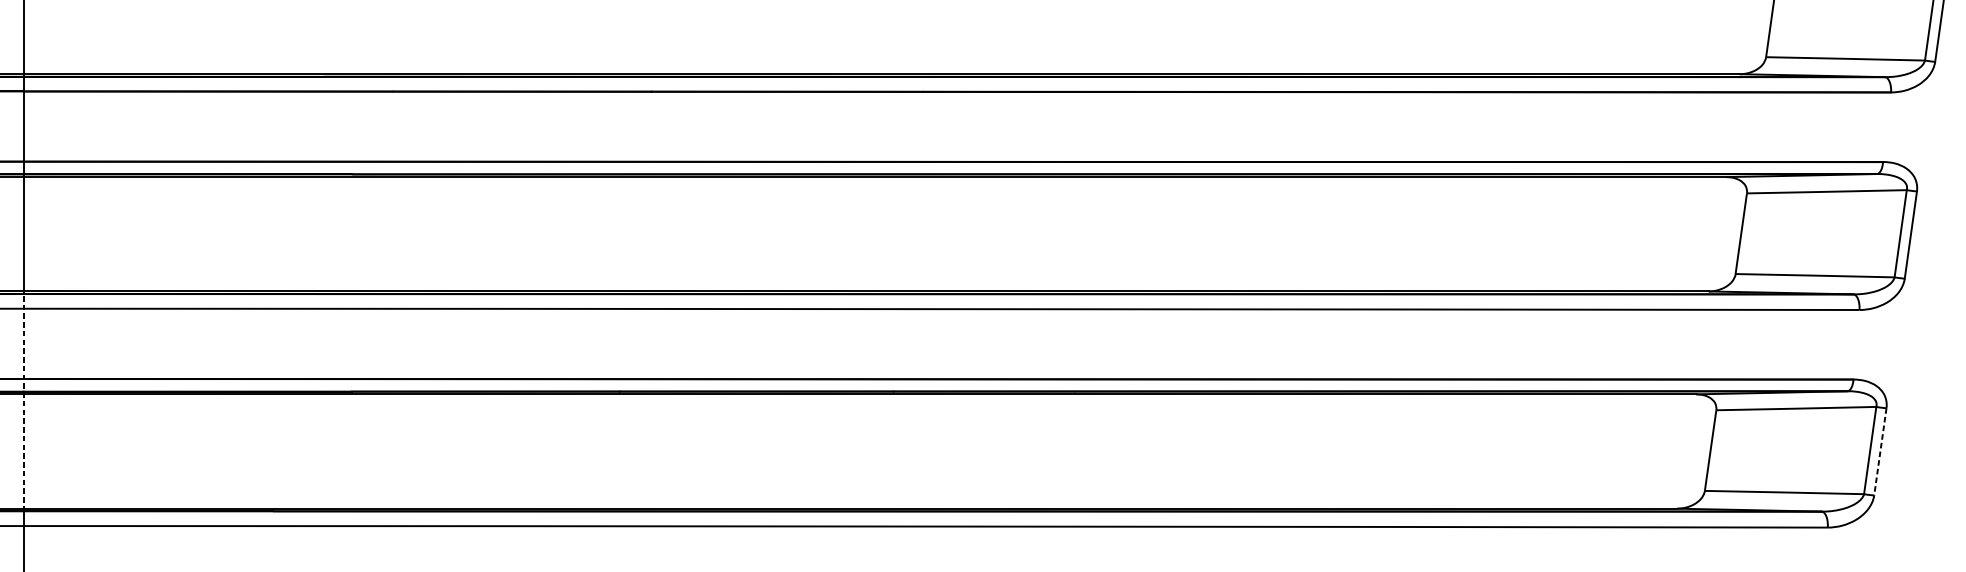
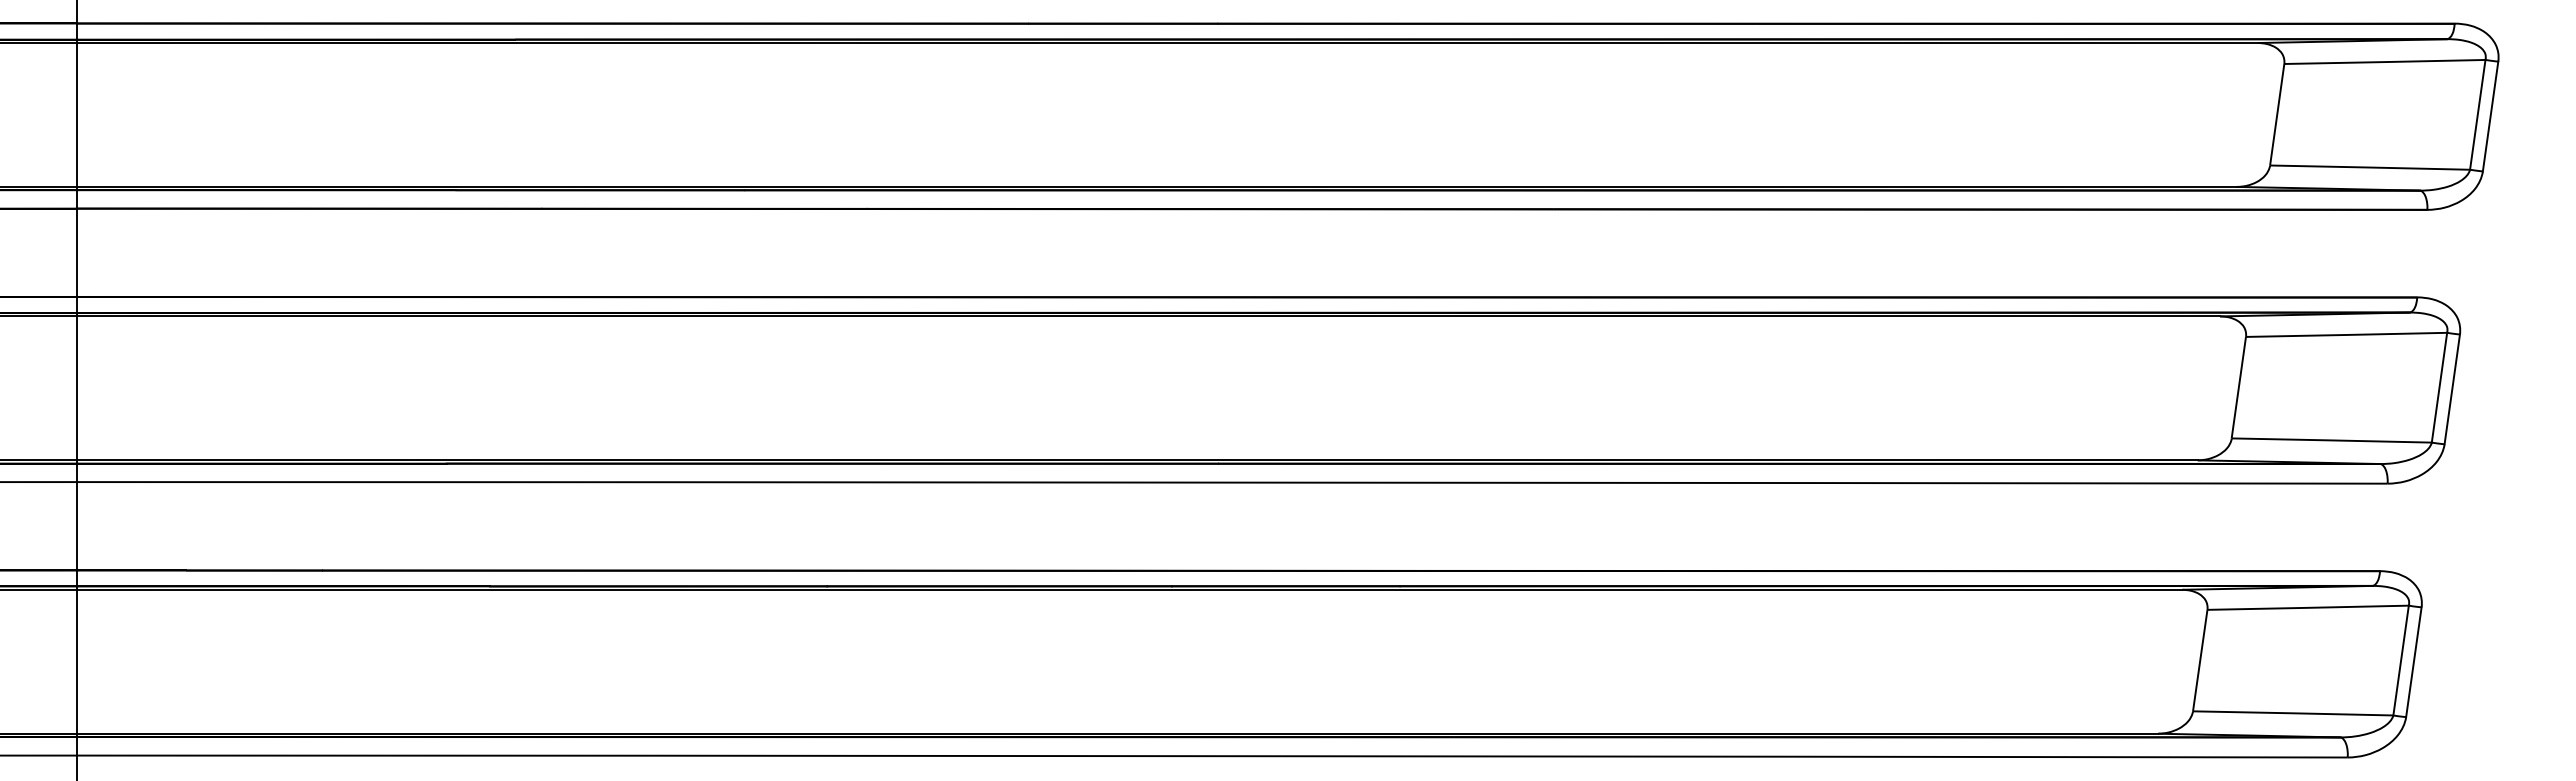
line: (23, 402) -> (77, 600), dashed -> solid
line: (1880, 452) -> (2413, 662), dashed -> solid

